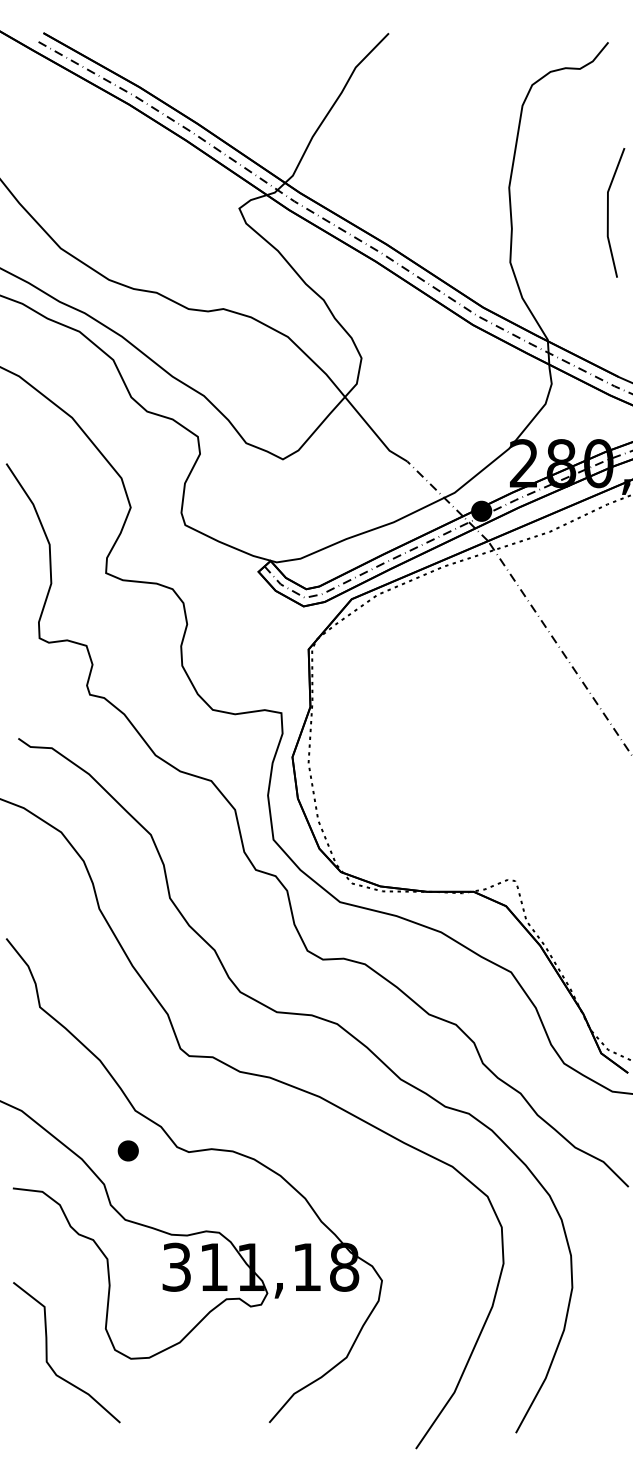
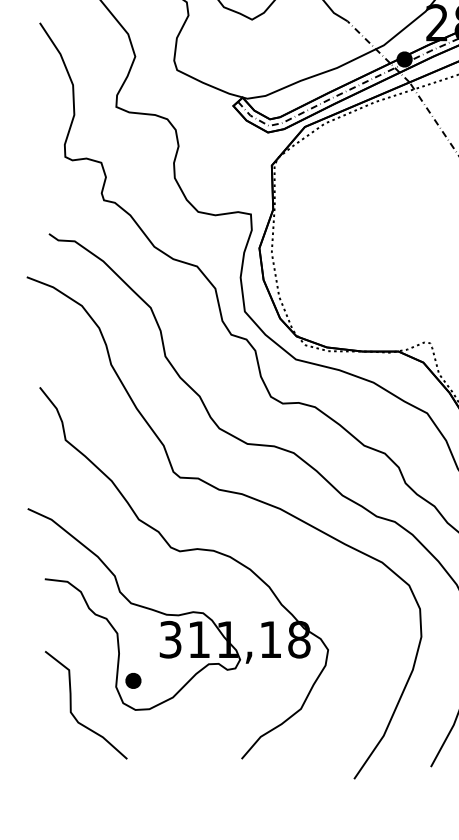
part: (127, 1150) -> (132, 680), moved

